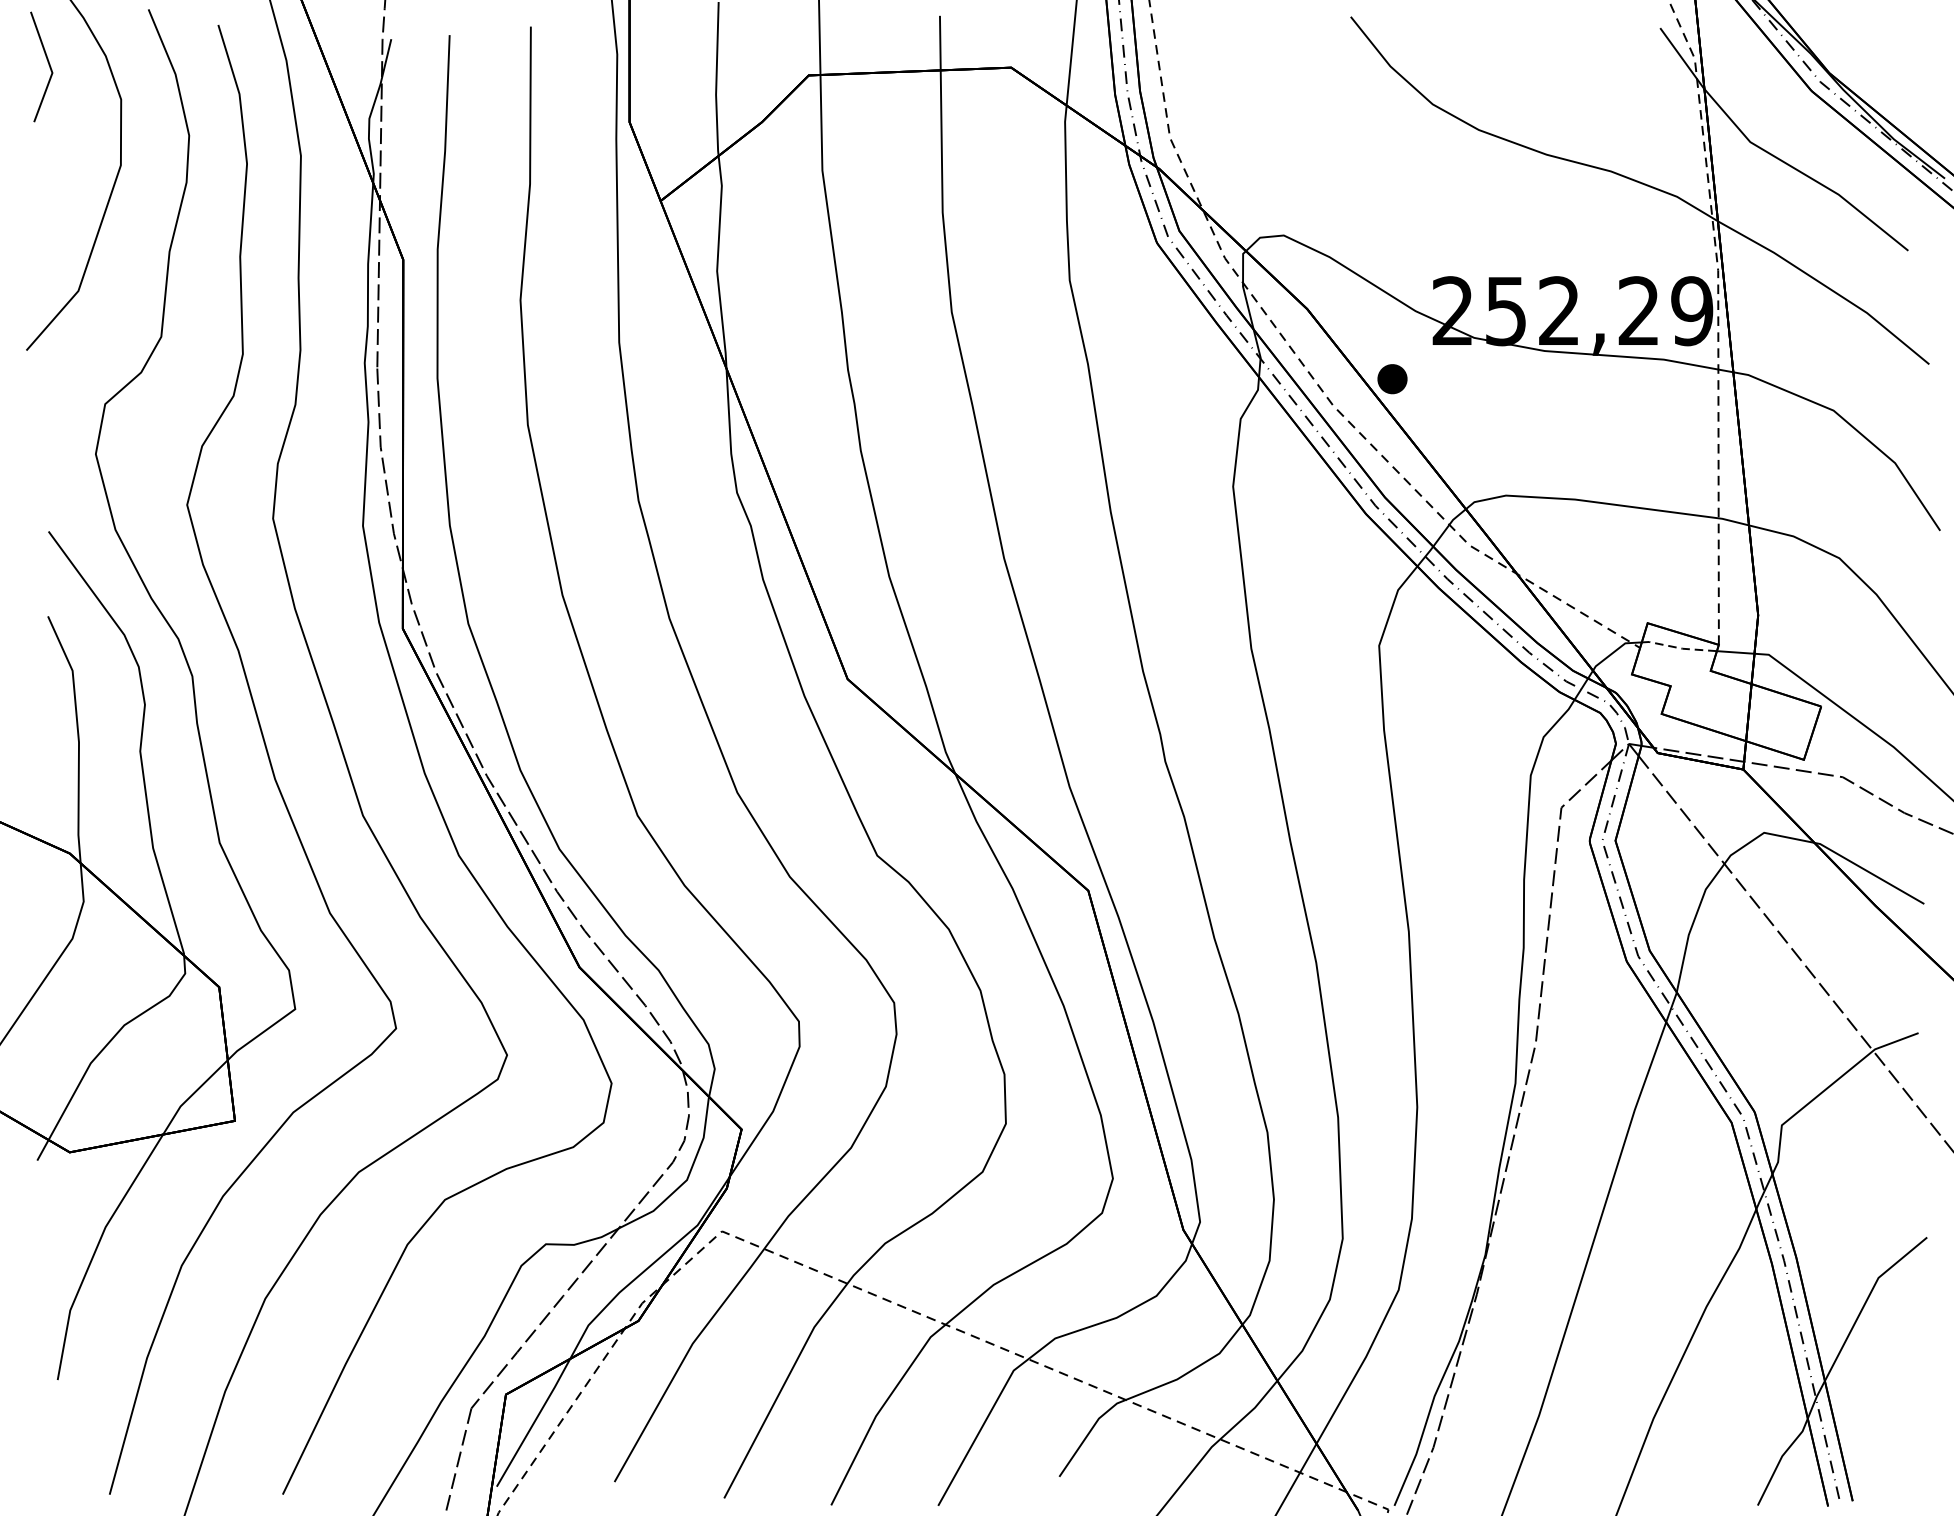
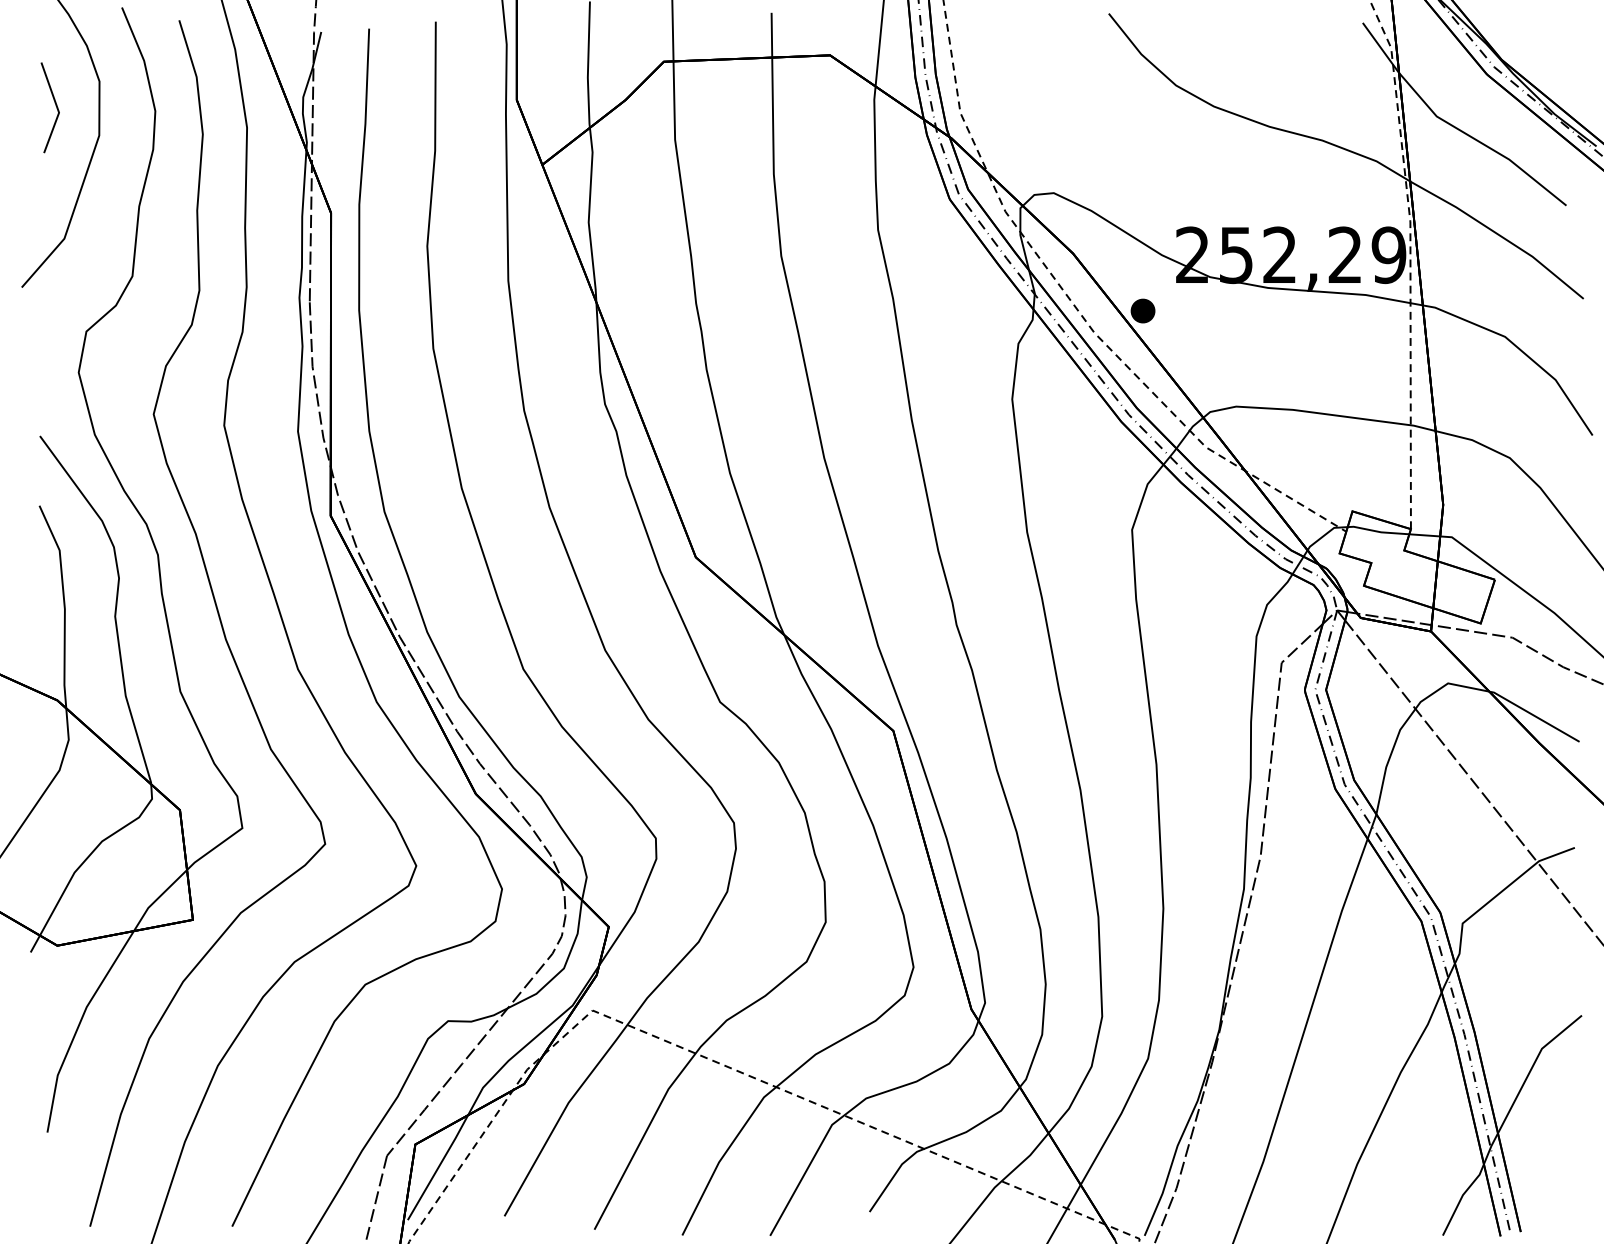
line: (48, 64) -> (55, 105), moved
line: (1679, 647) -> (1378, 531), dashed -> solid

